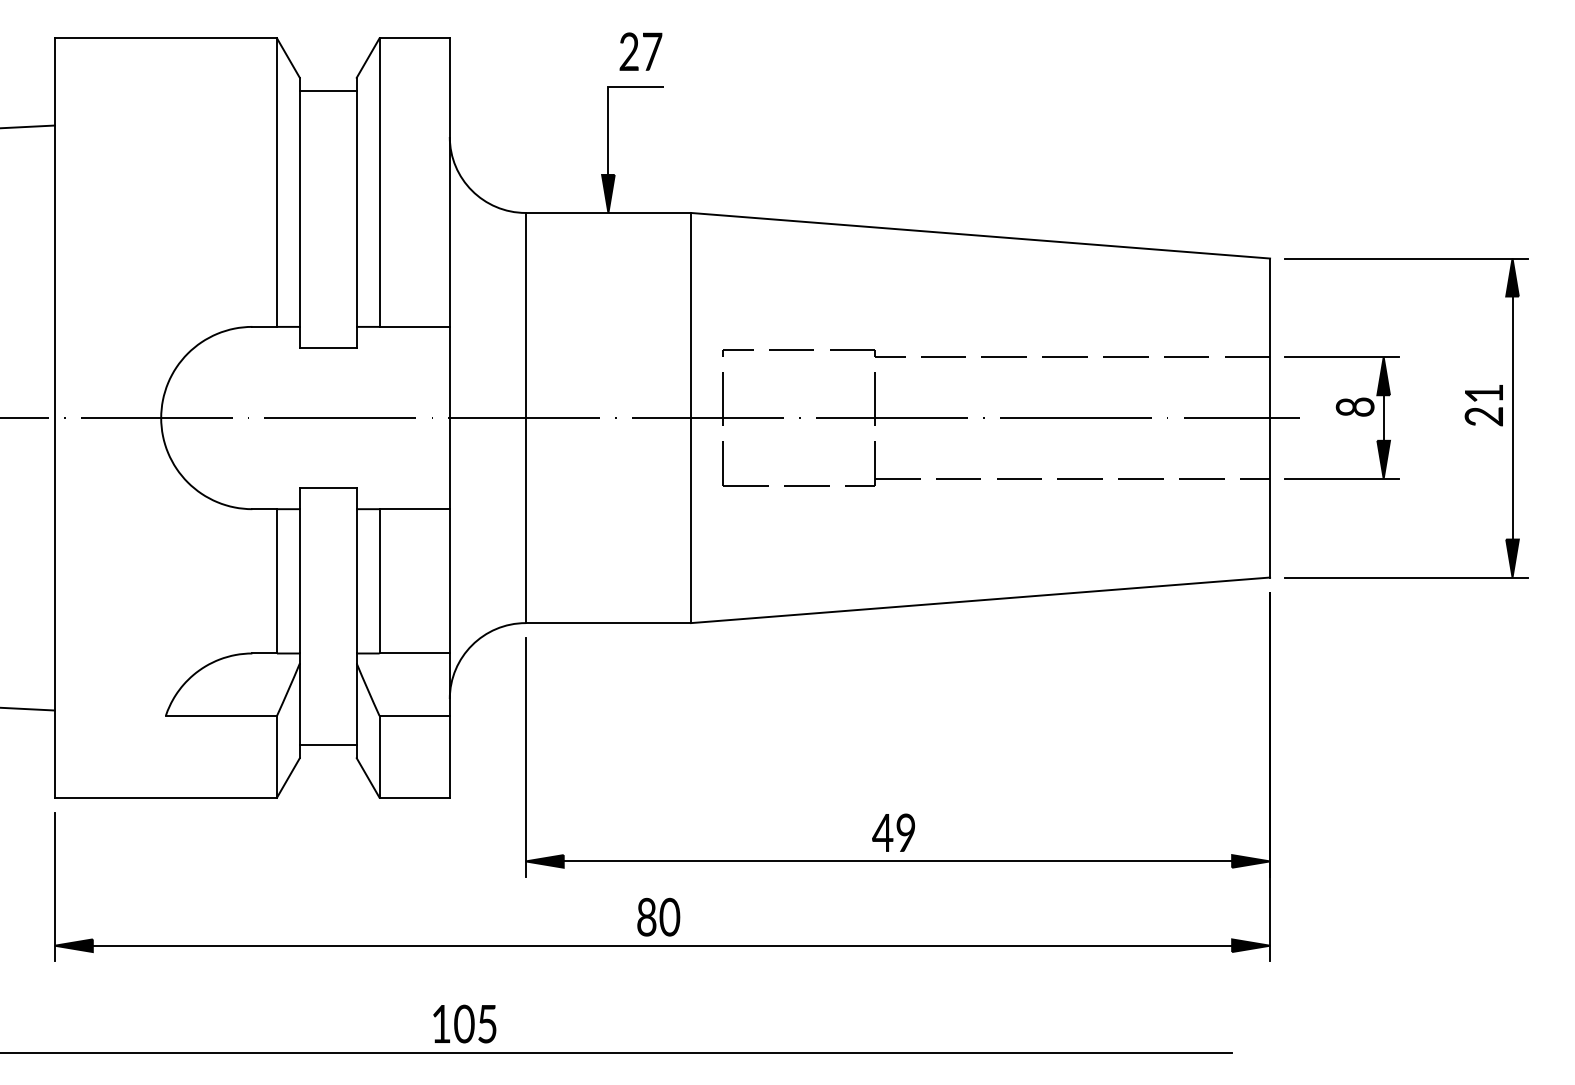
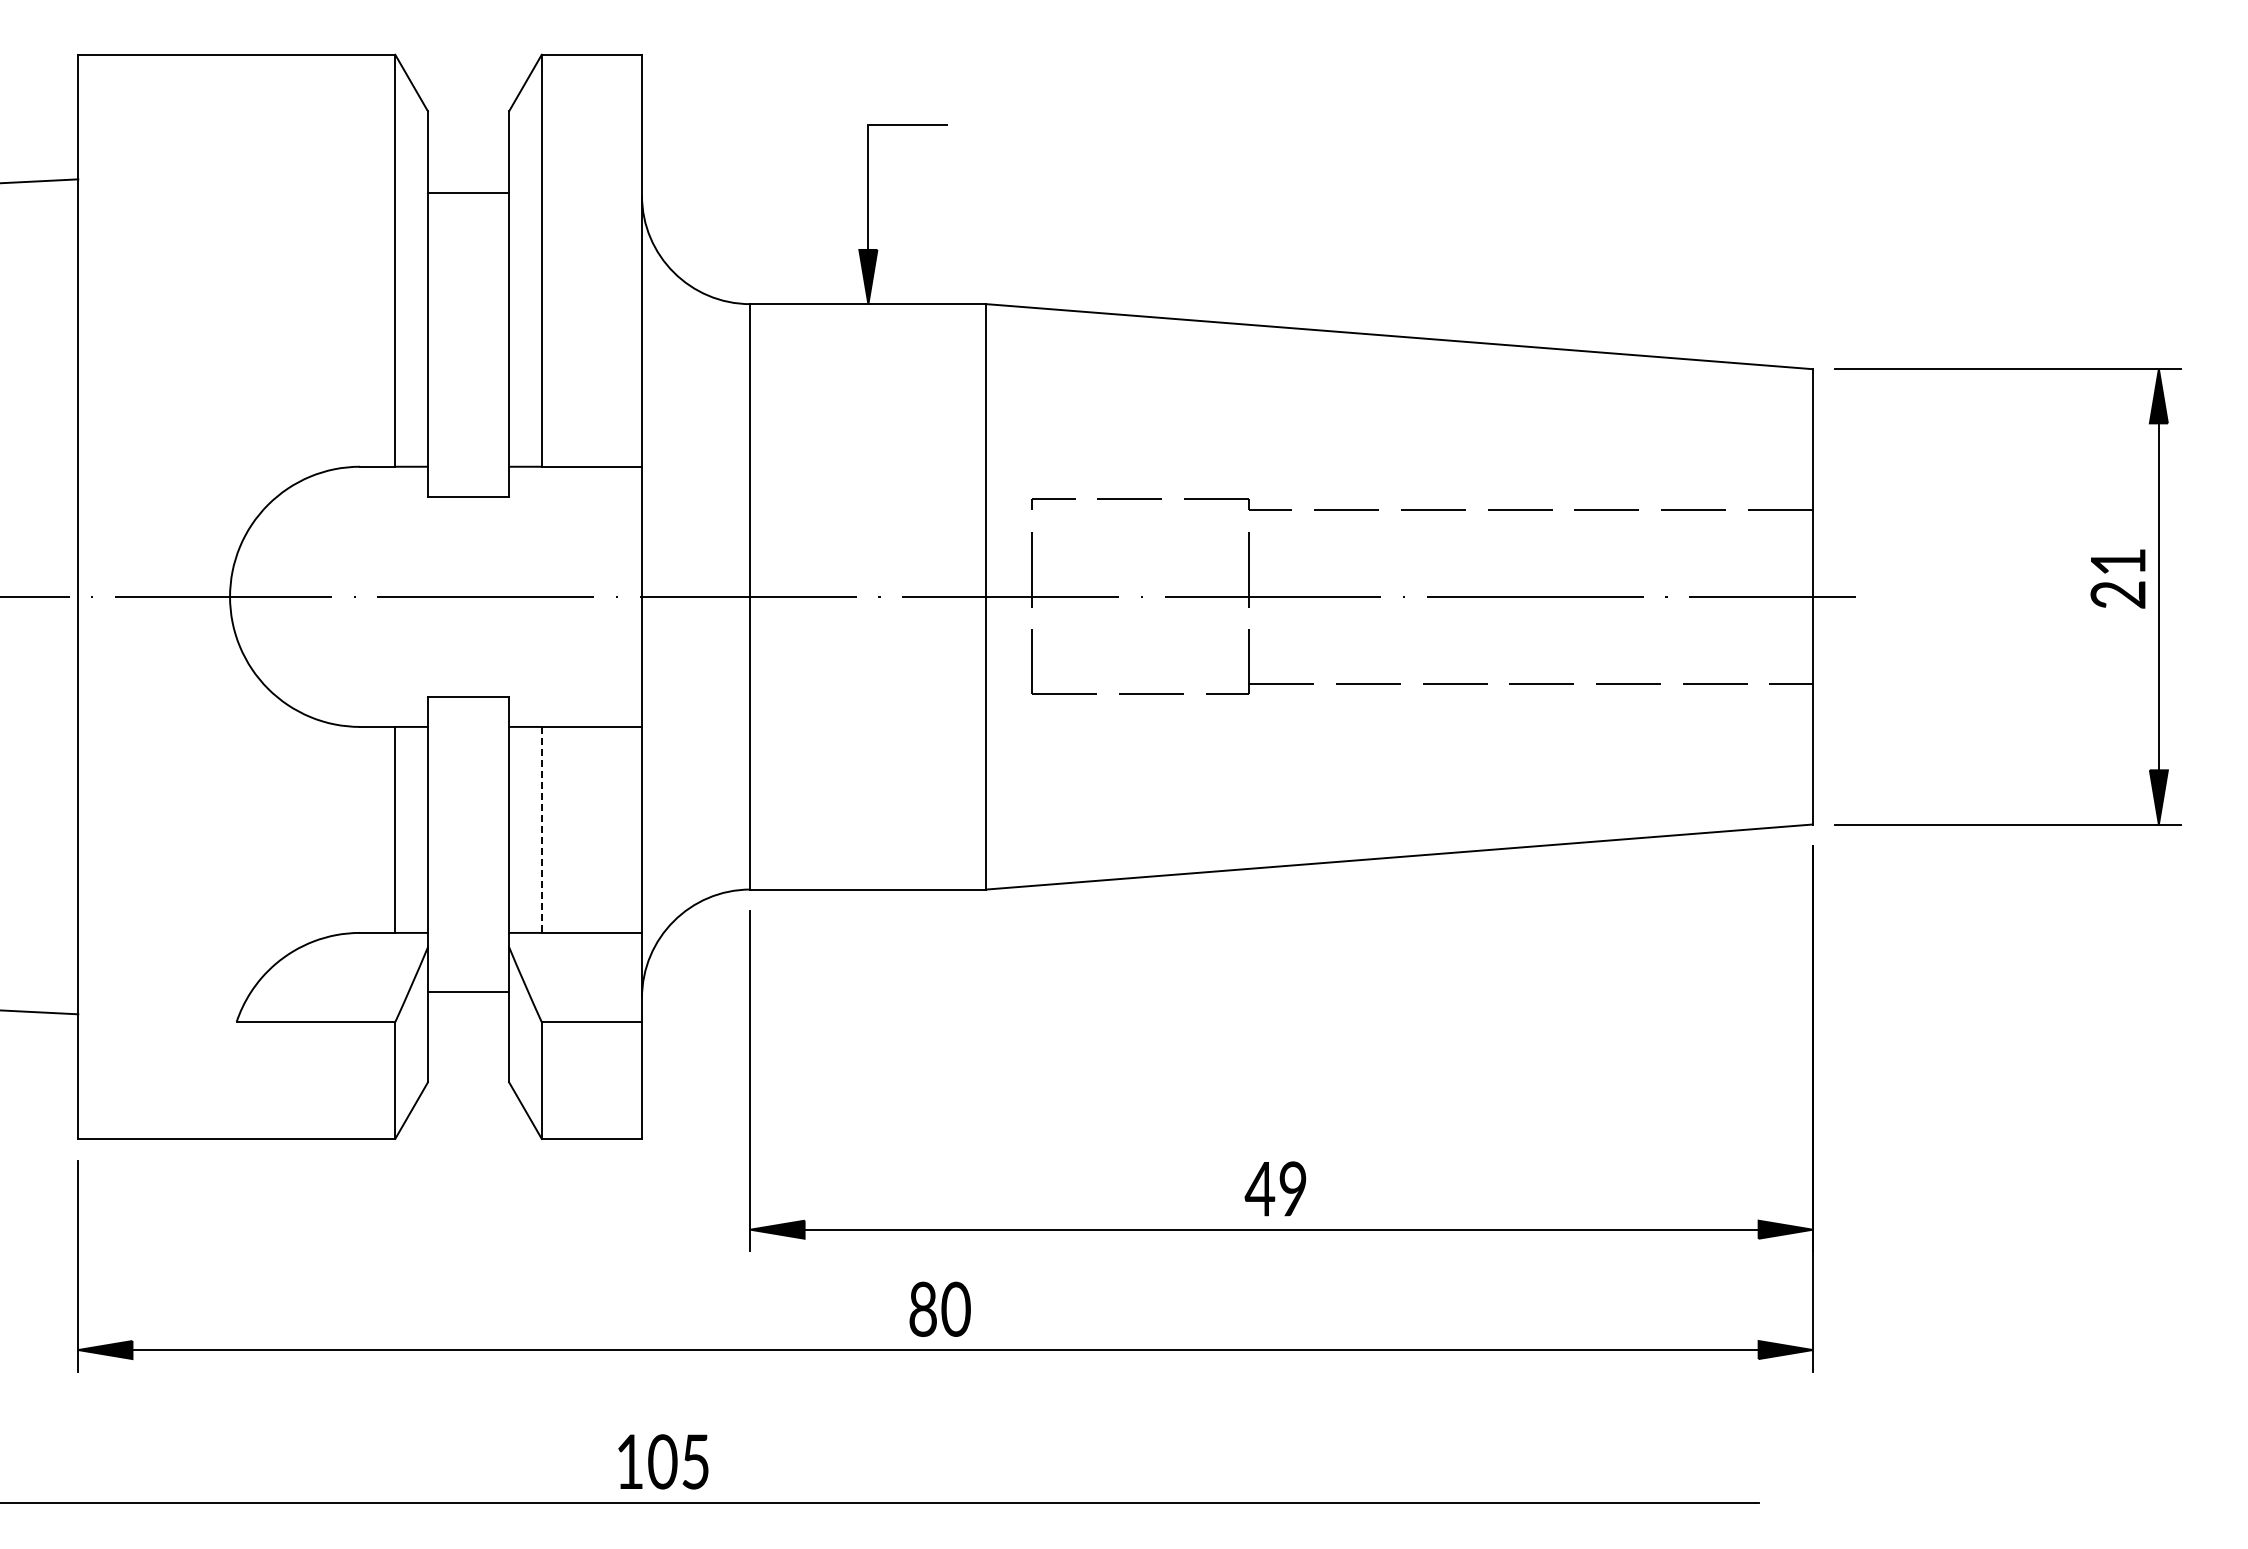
part: (636, 49) -> (908, 71), removed
line: (328, 91) -> (468, 192), moved
part: (1342, 417) -> (1915, 596), removed
line: (379, 581) -> (541, 829), solid -> dashed
line: (328, 744) -> (468, 992), moved

